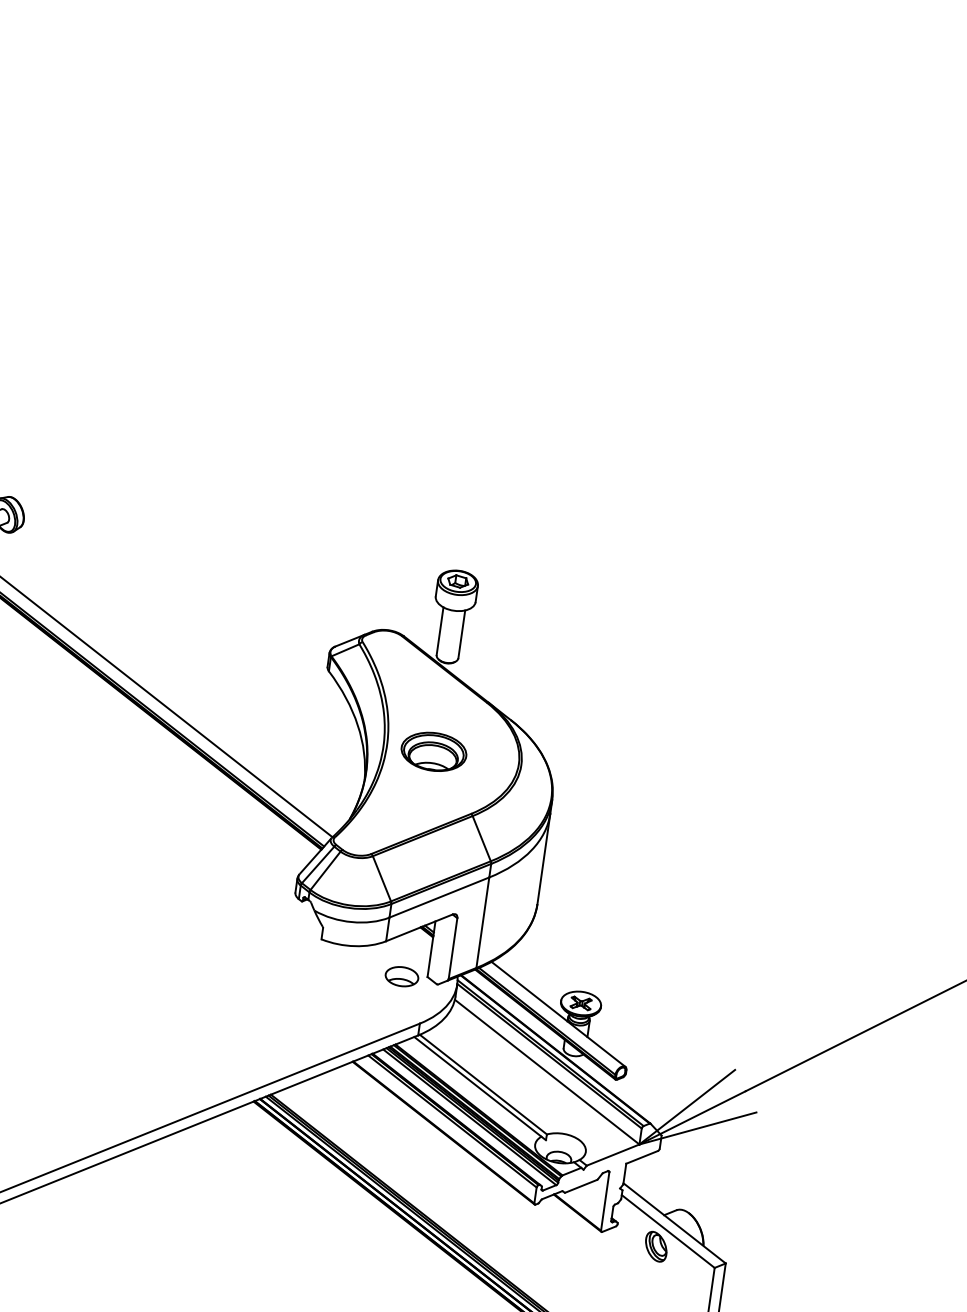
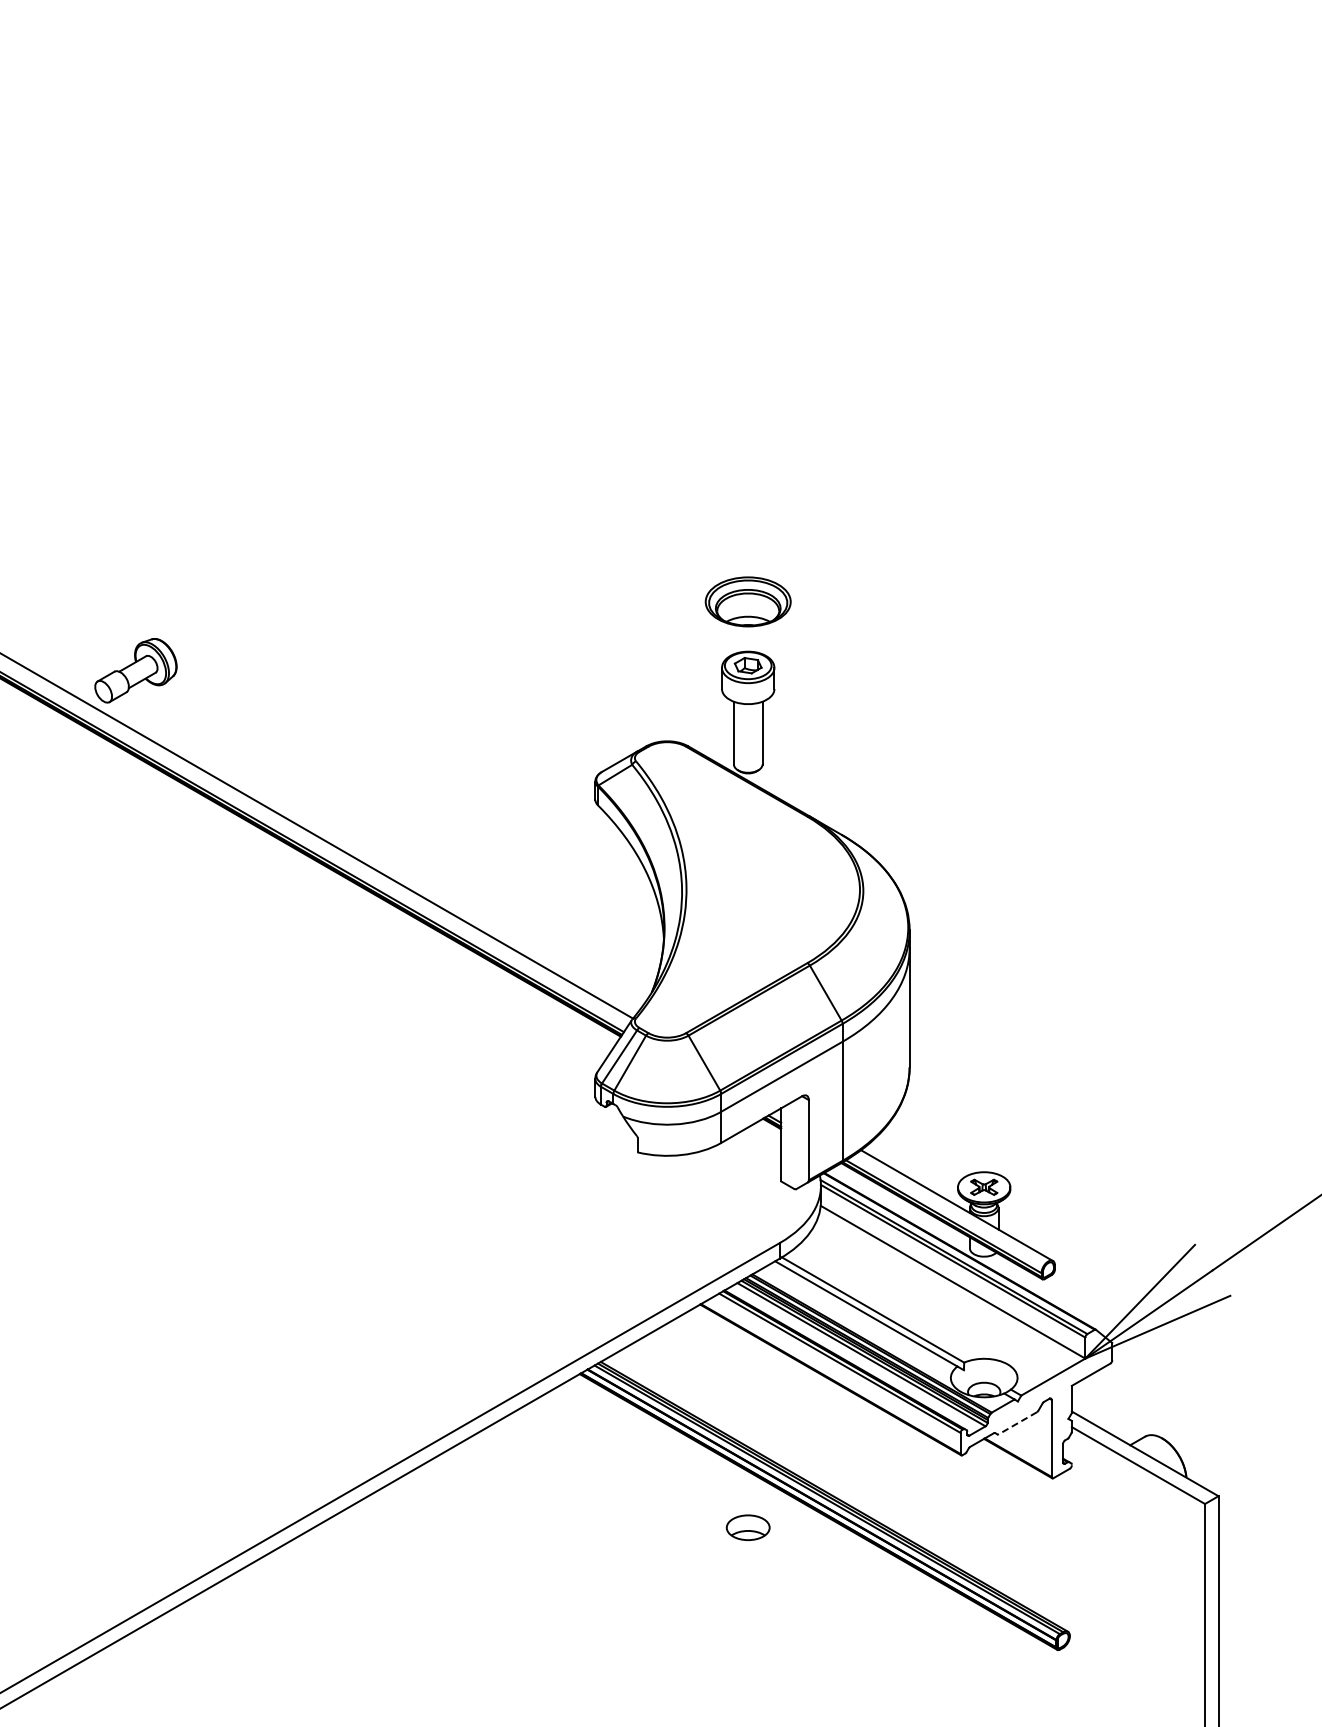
part: (433, 751) -> (747, 601), moved
part: (401, 976) -> (747, 1527), moved
line: (580, 1186) -> (1017, 1423), solid -> dashed
part: (656, 1246) -> (1125, 1487), removed

